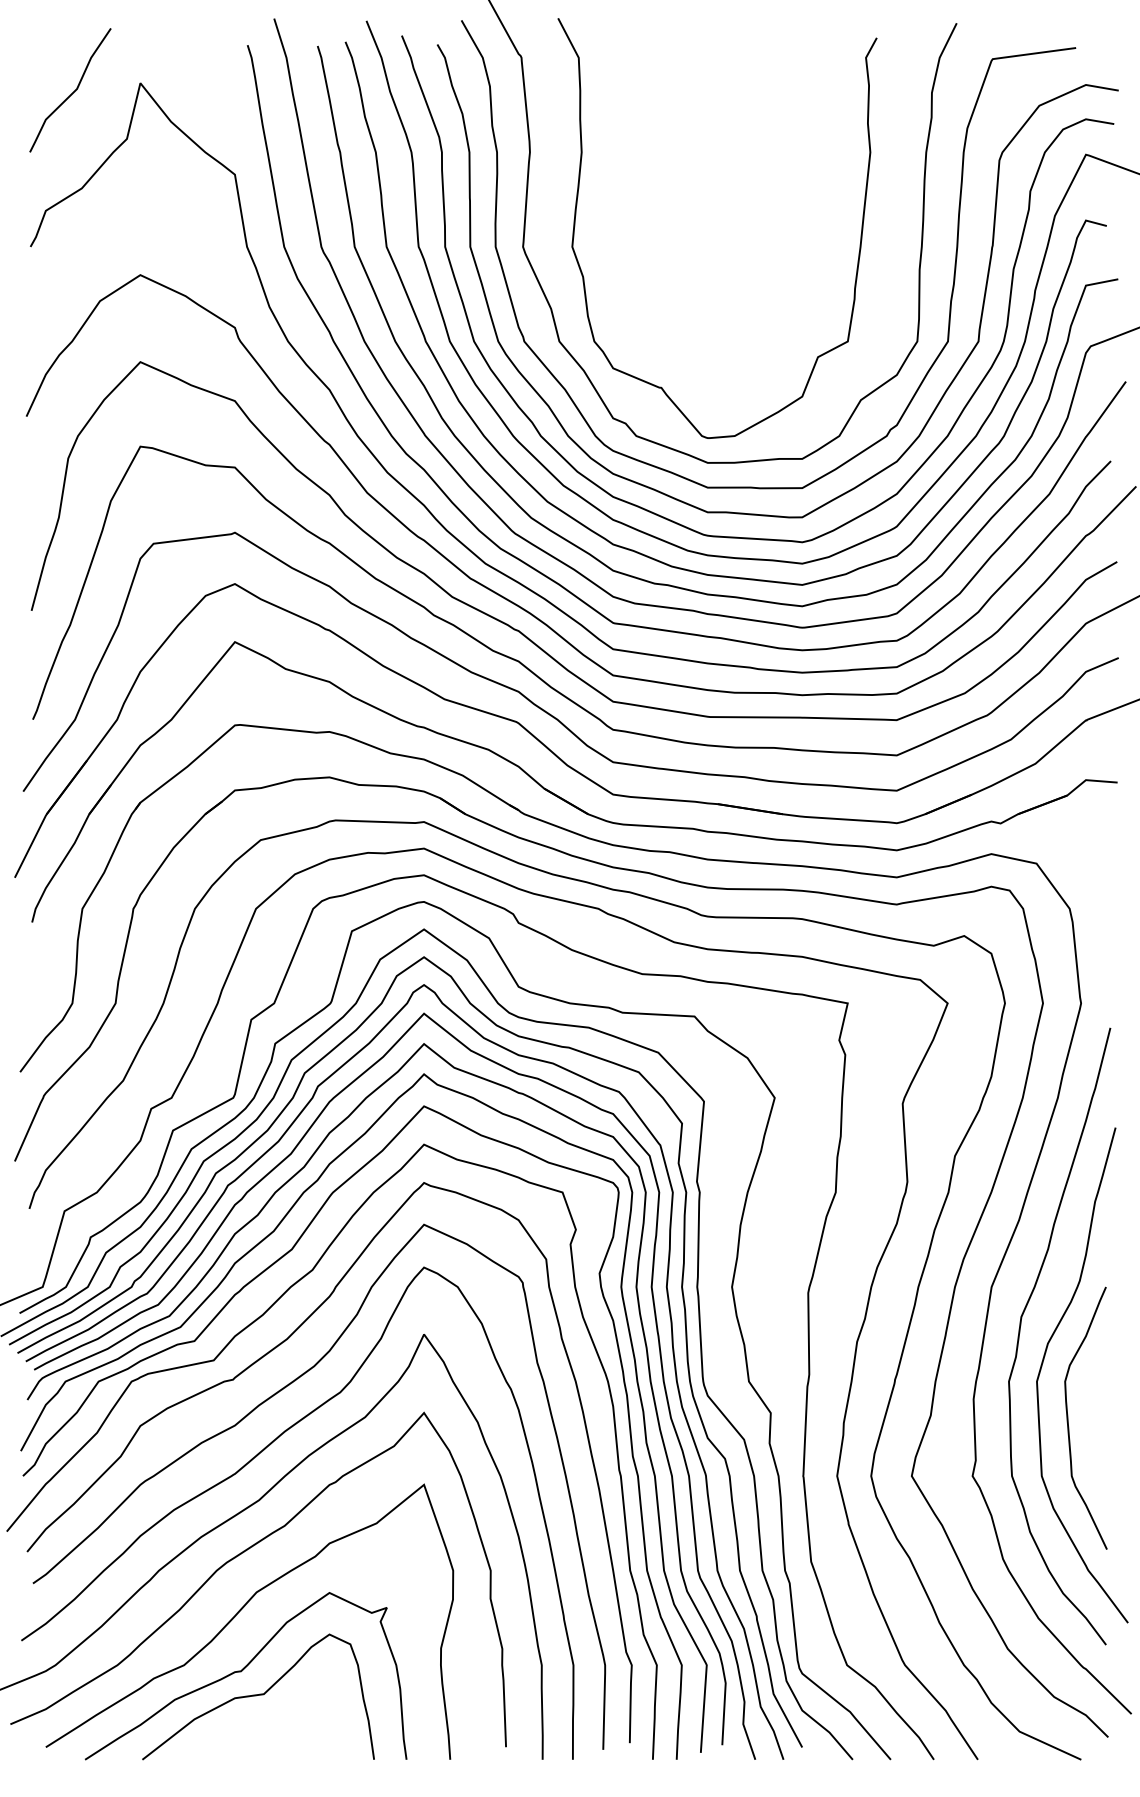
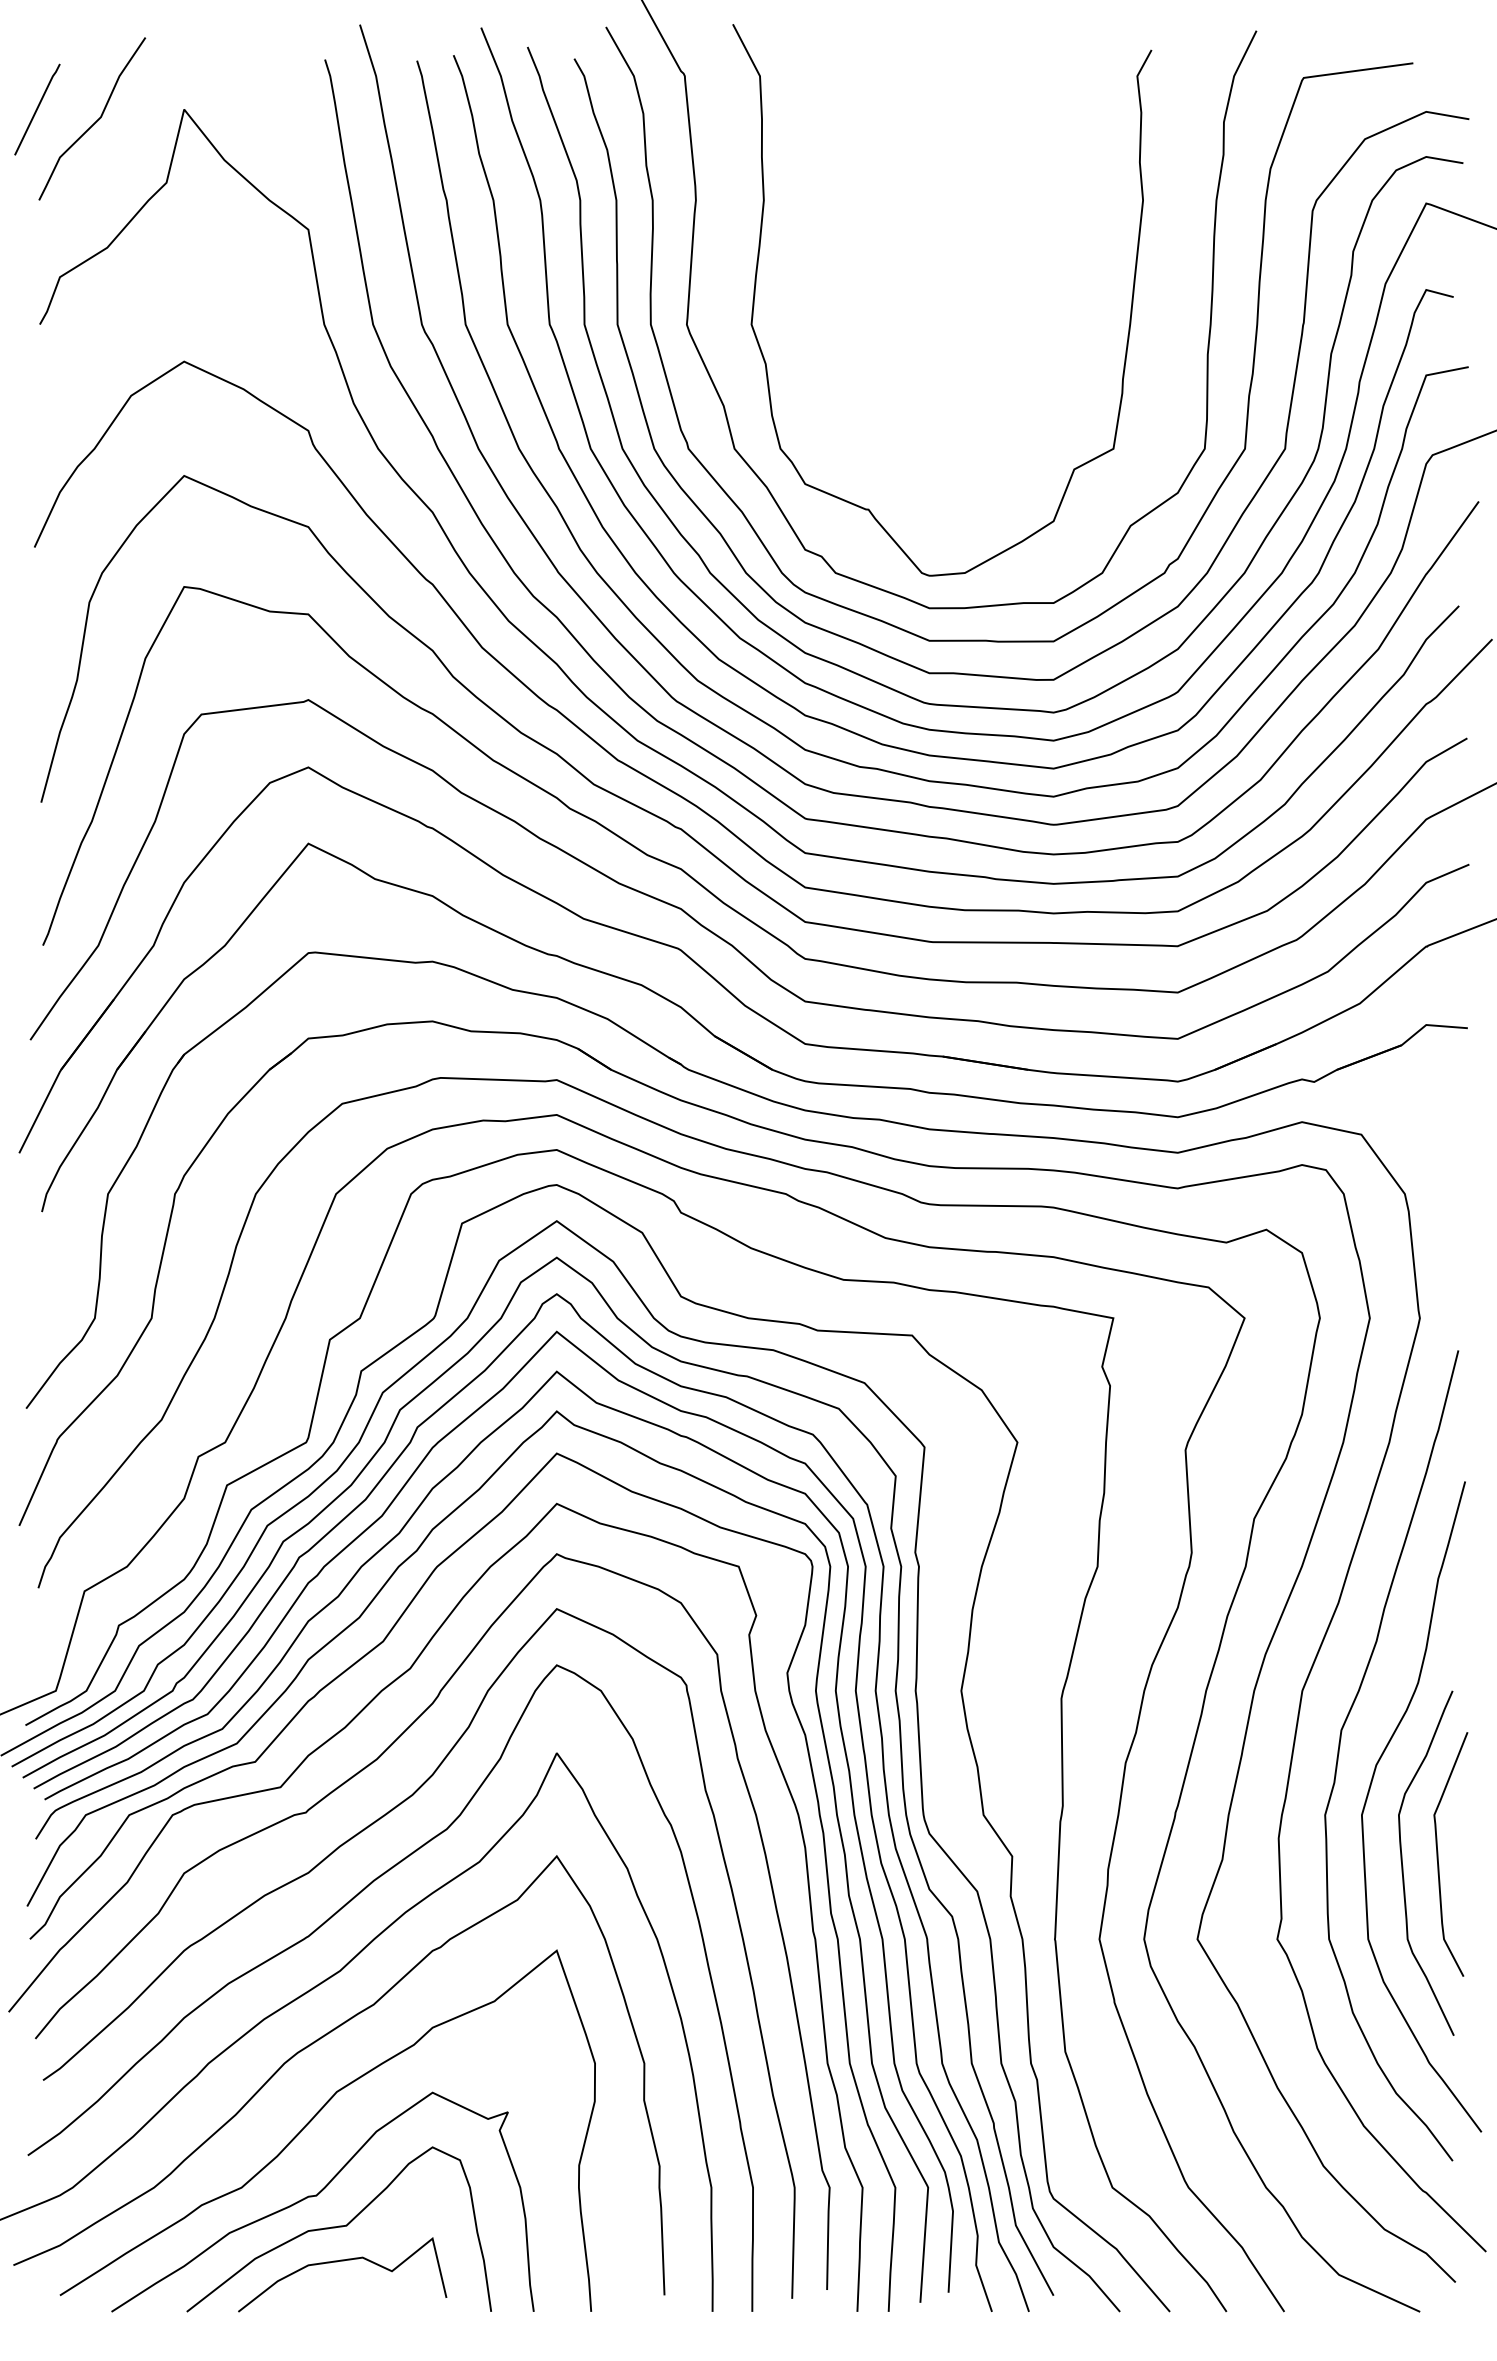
line: (28, 83) -> (37, 109), added
curve: (1095, 1411) -> (1438, 1854), added
curve: (256, 1722) -> (336, 2262), added

